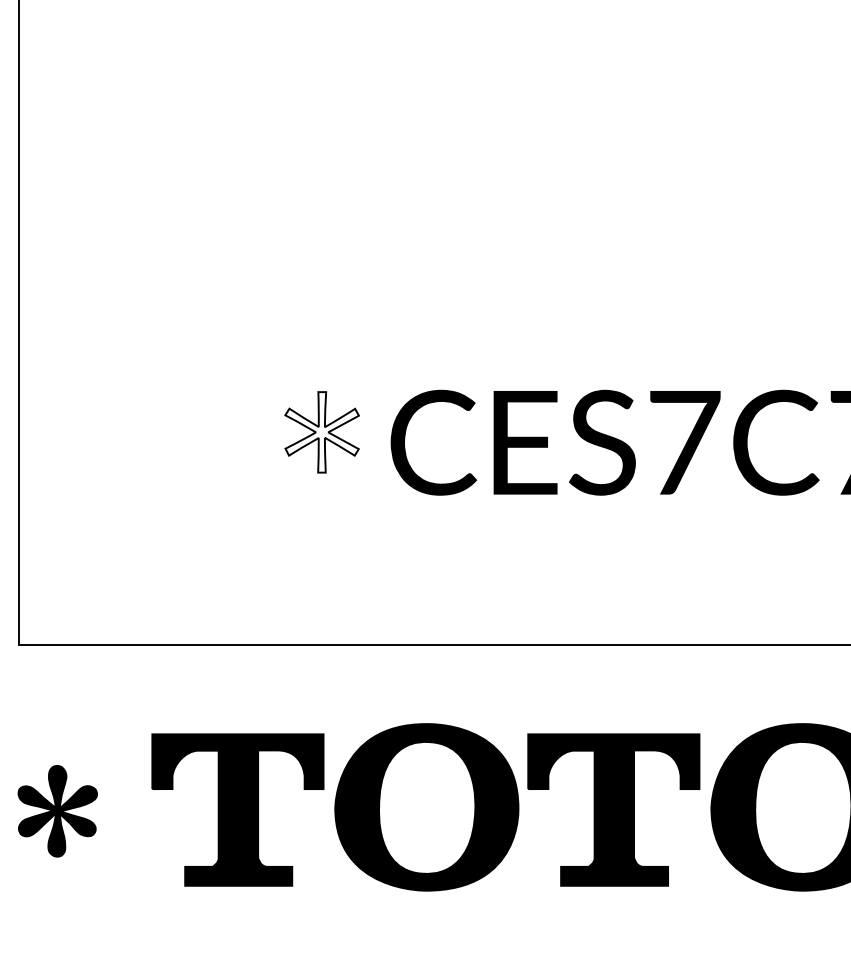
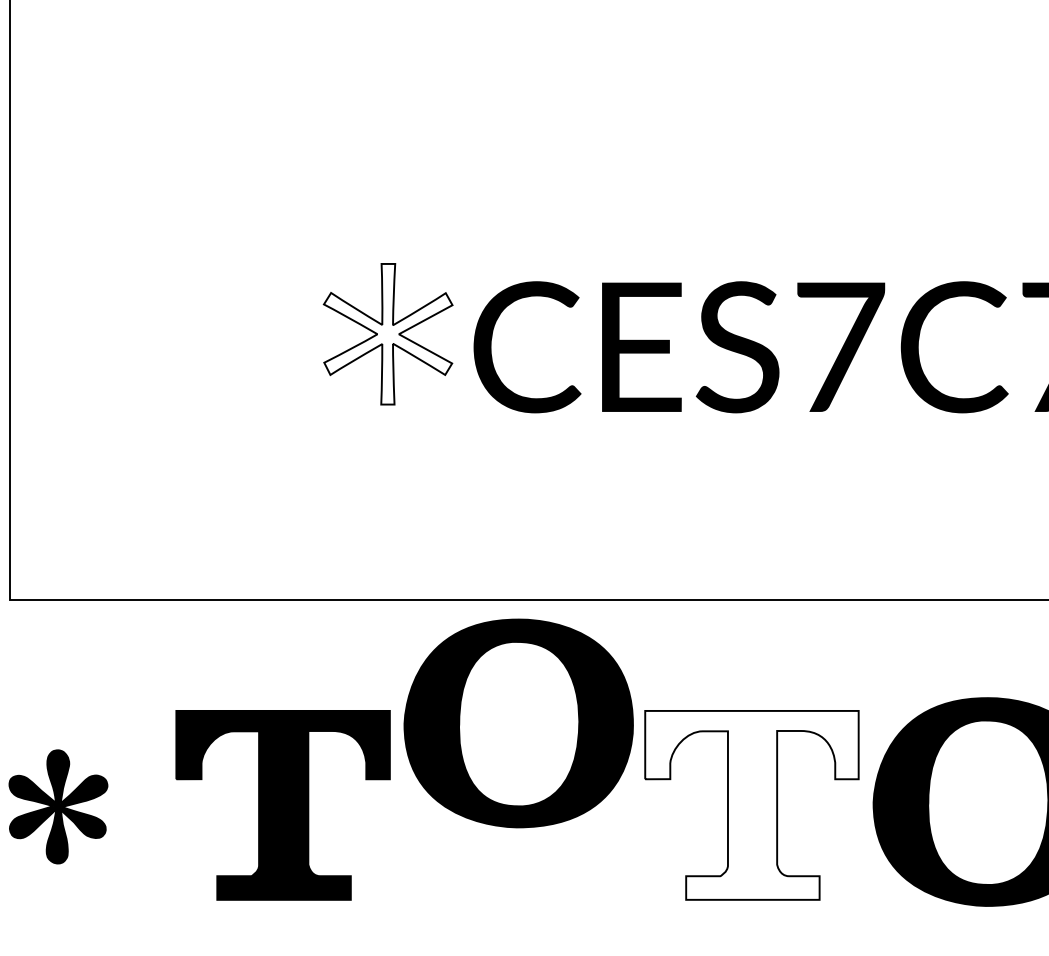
part: (321, 432) -> (387, 334), size x1.4
part: (426, 807) -> (518, 723), moved
fill: (613, 809) -> (751, 804), removed

